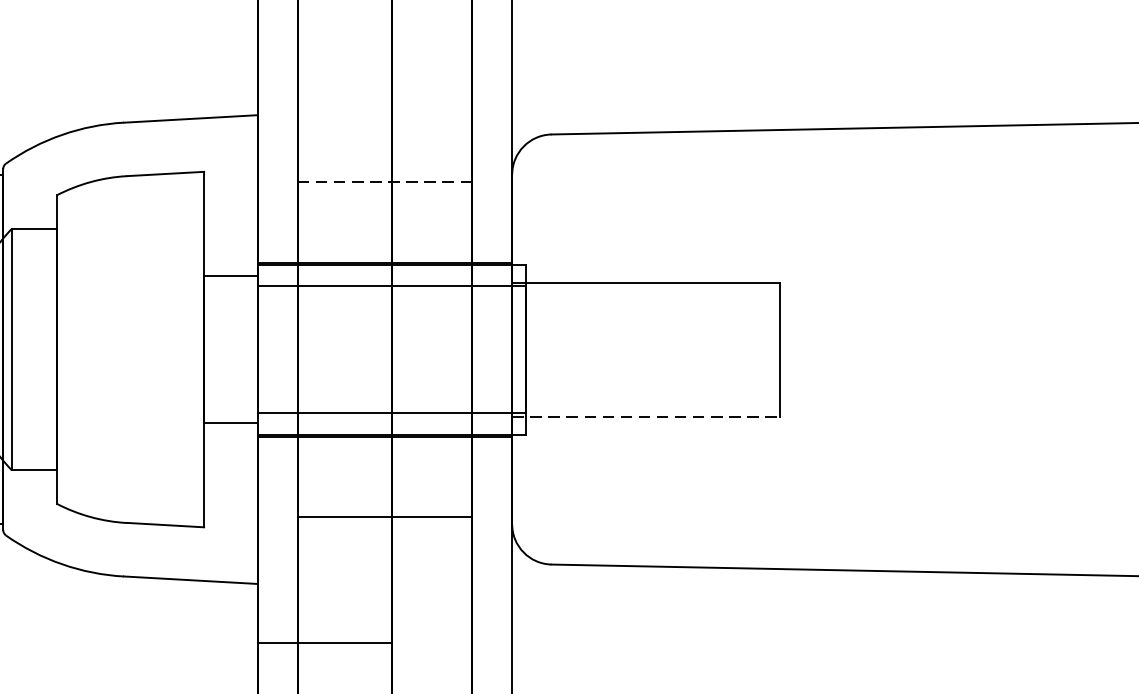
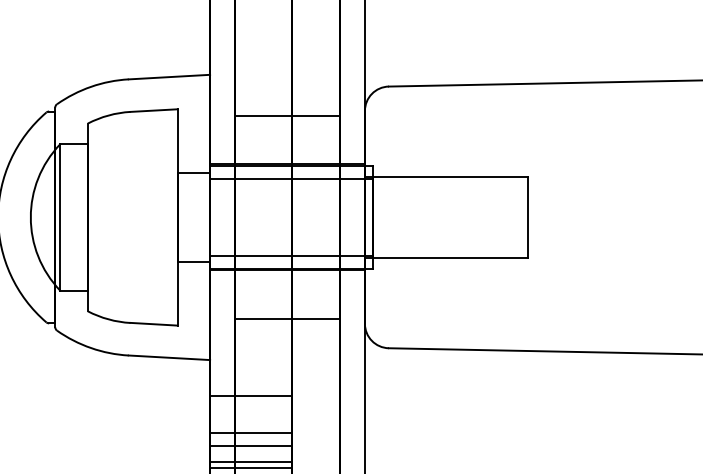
line: (384, 182) -> (287, 115), dashed -> solid
line: (646, 417) -> (446, 258), dashed -> solid

